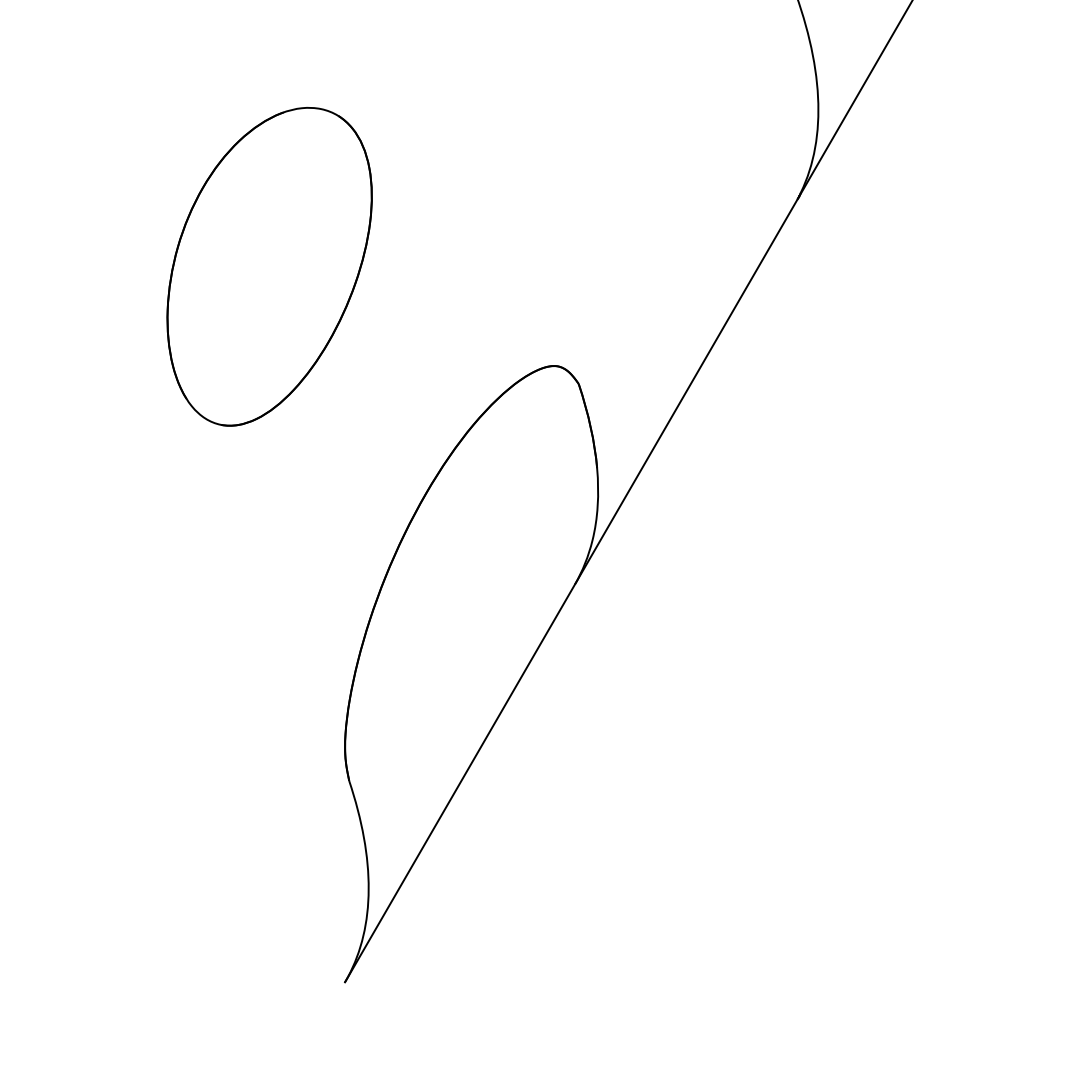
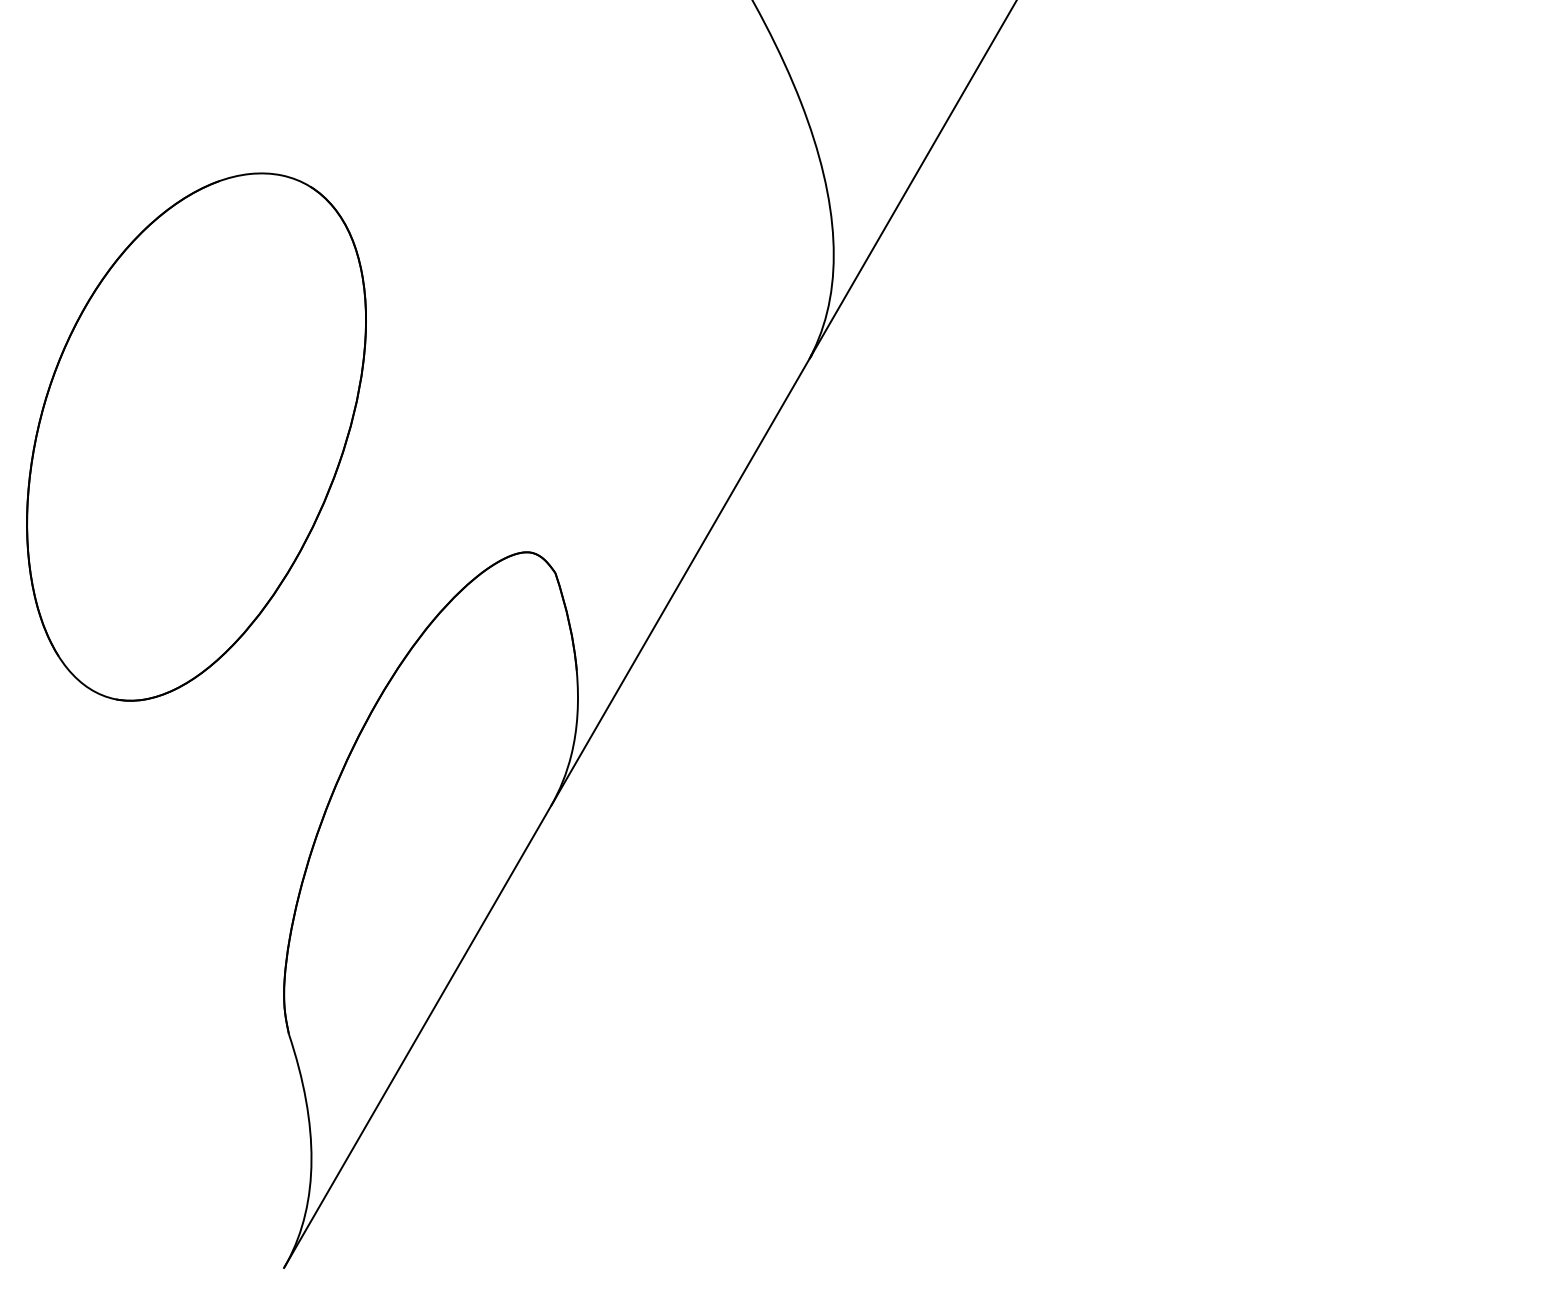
part: (269, 266) -> (196, 436), size x1.43

